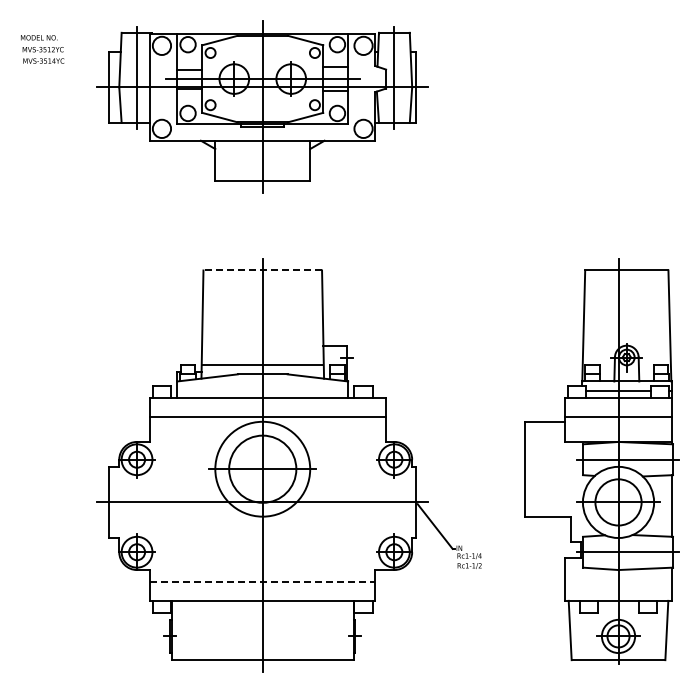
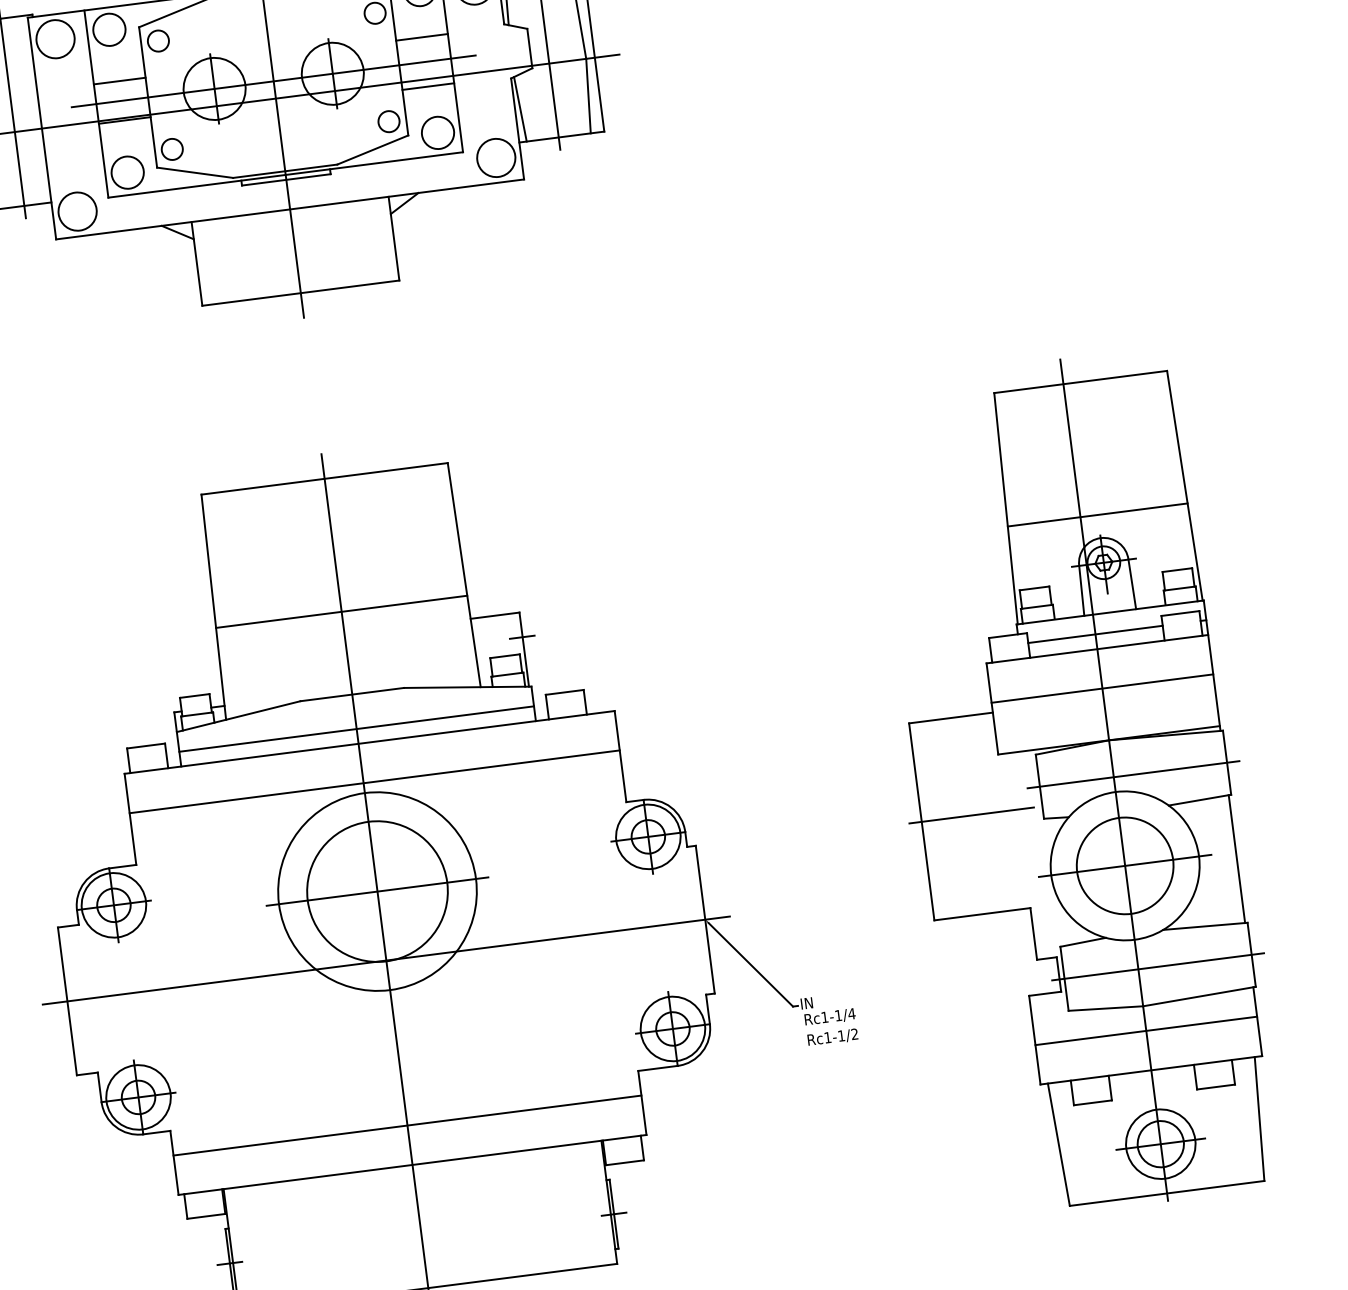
line: (262, 270) -> (324, 478), dashed -> solid
line: (626, 334) -> (1097, 515), added
line: (262, 364) -> (341, 611), moved
line: (262, 390) -> (356, 728), added
line: (548, 469) -> (970, 816), added
line: (262, 581) -> (406, 1124), dashed -> solid
line: (618, 581) -> (1146, 1030), added

